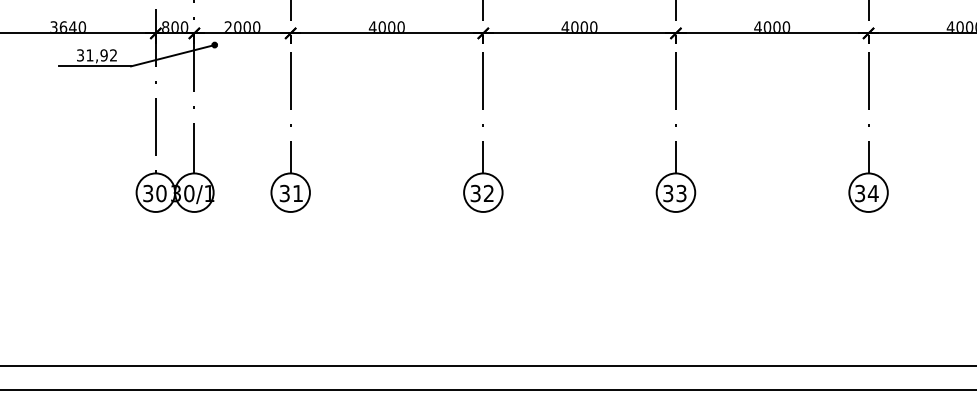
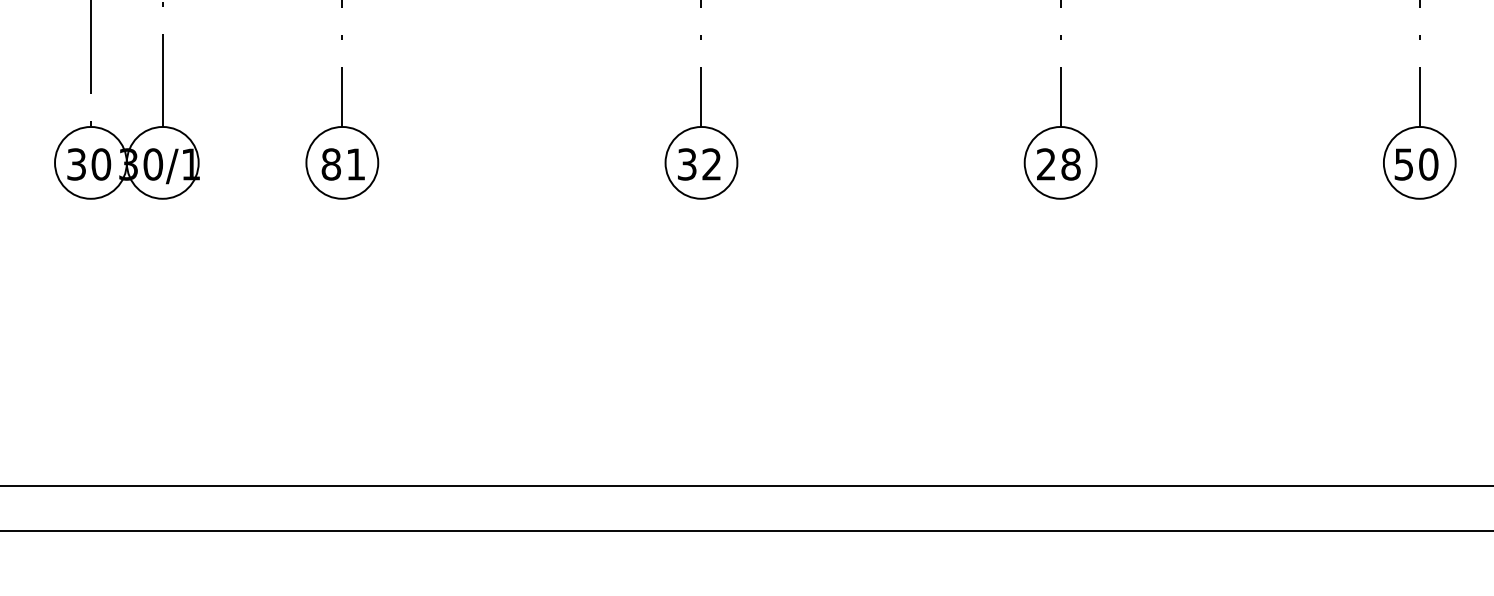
text: (284, 193) -> (330, 164), 31 -> 81
text: (674, 193) -> (1057, 164), 33 -> 28
text: (866, 193) -> (1415, 164), 34 -> 50

